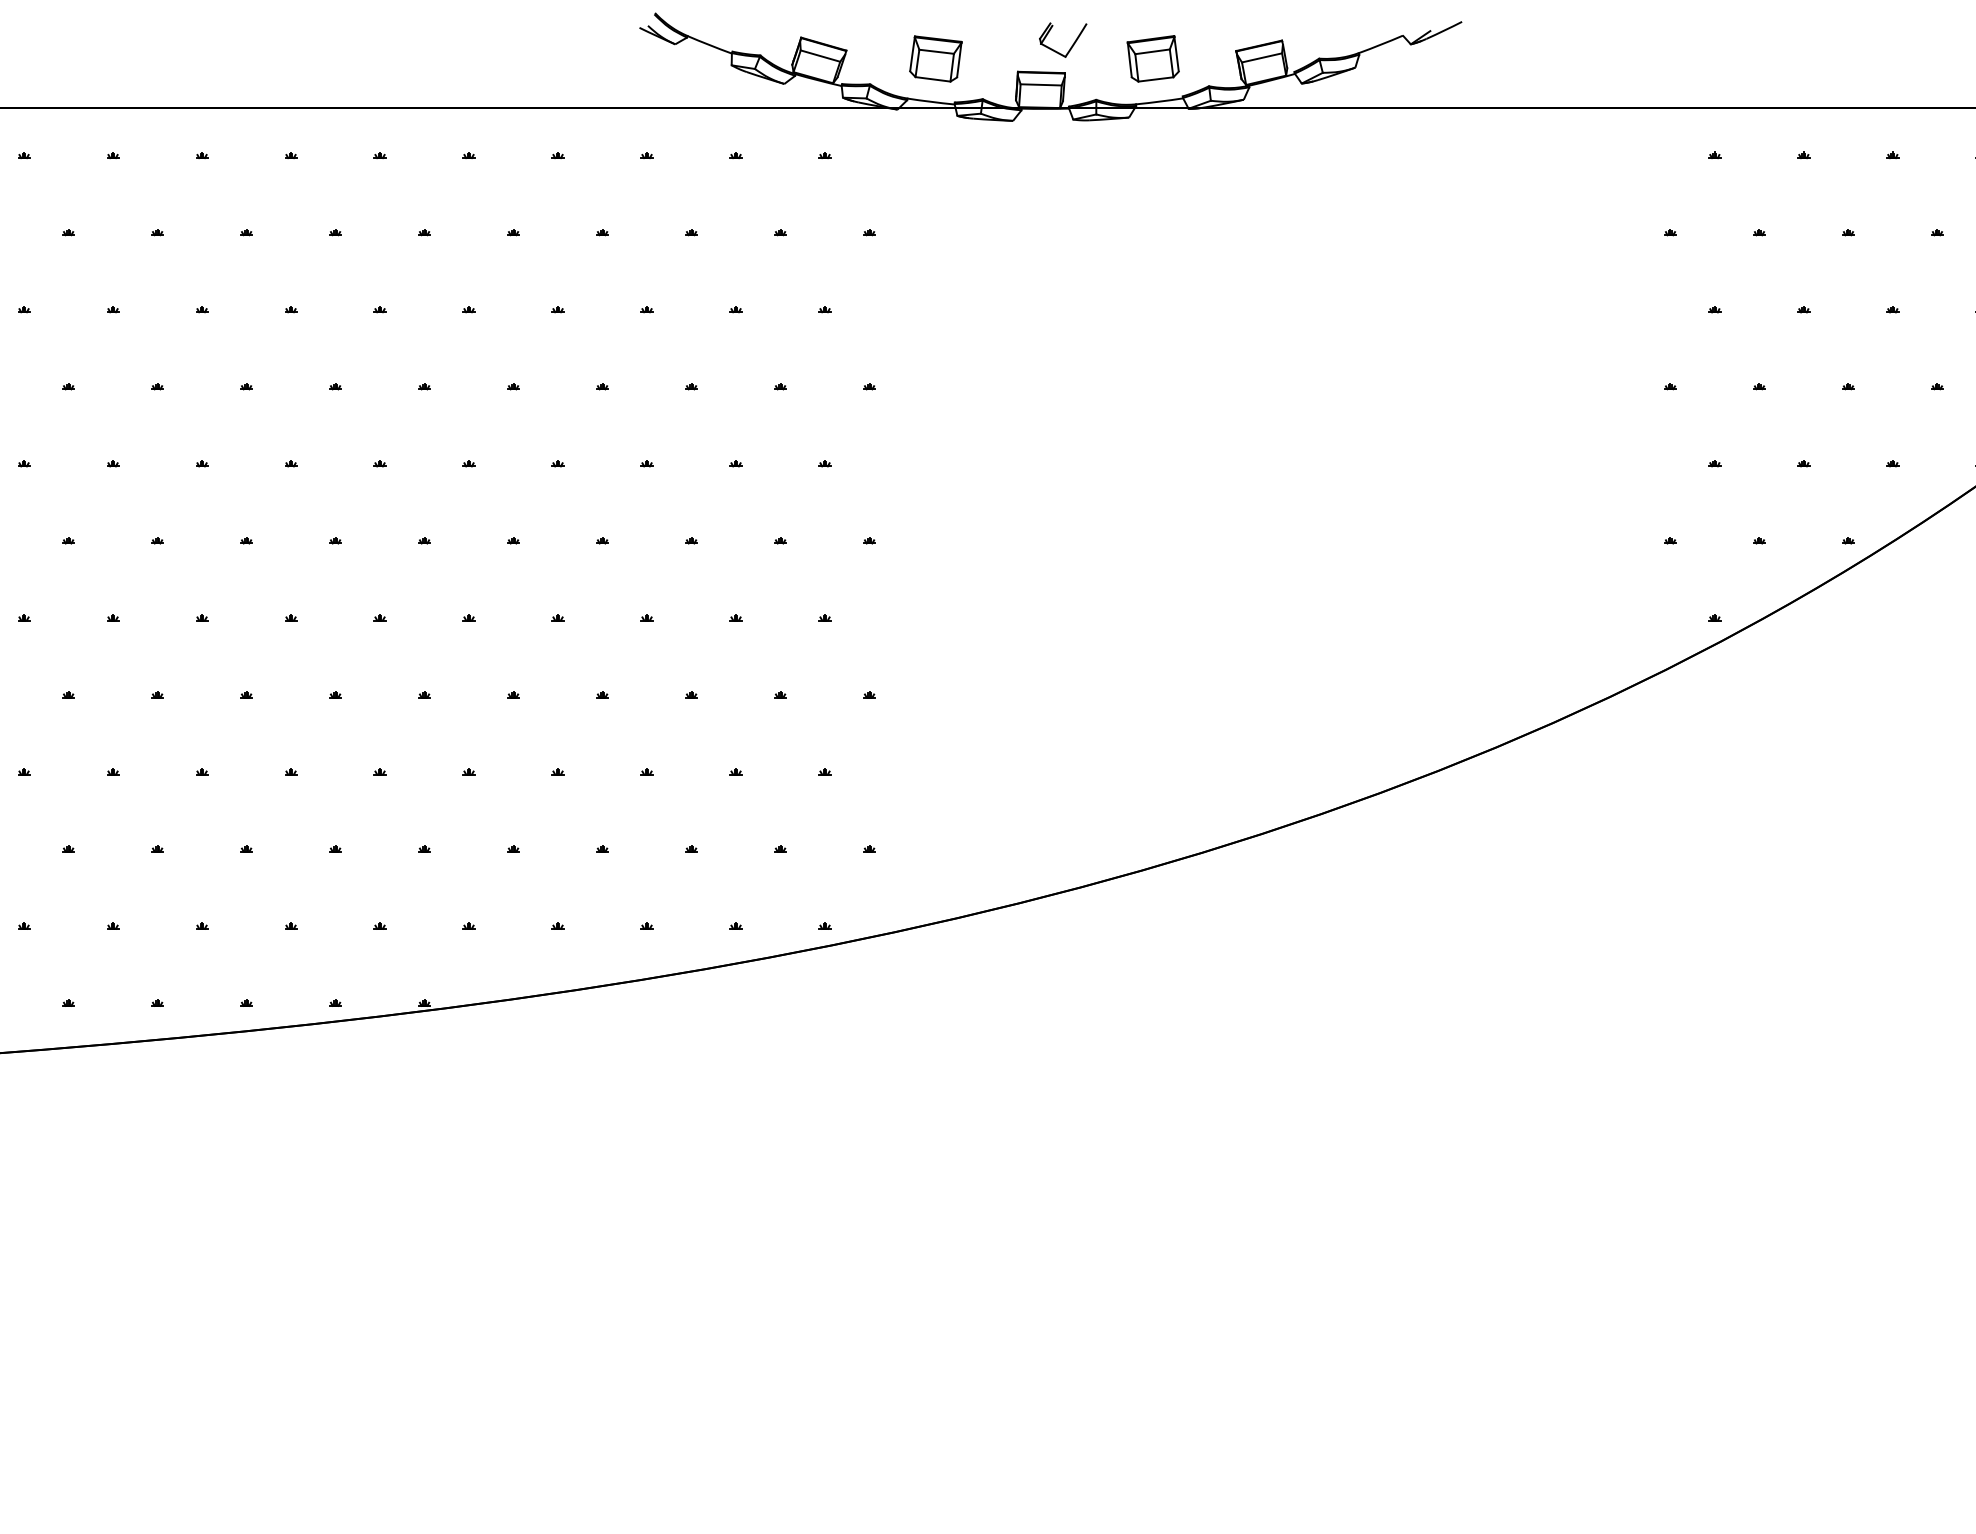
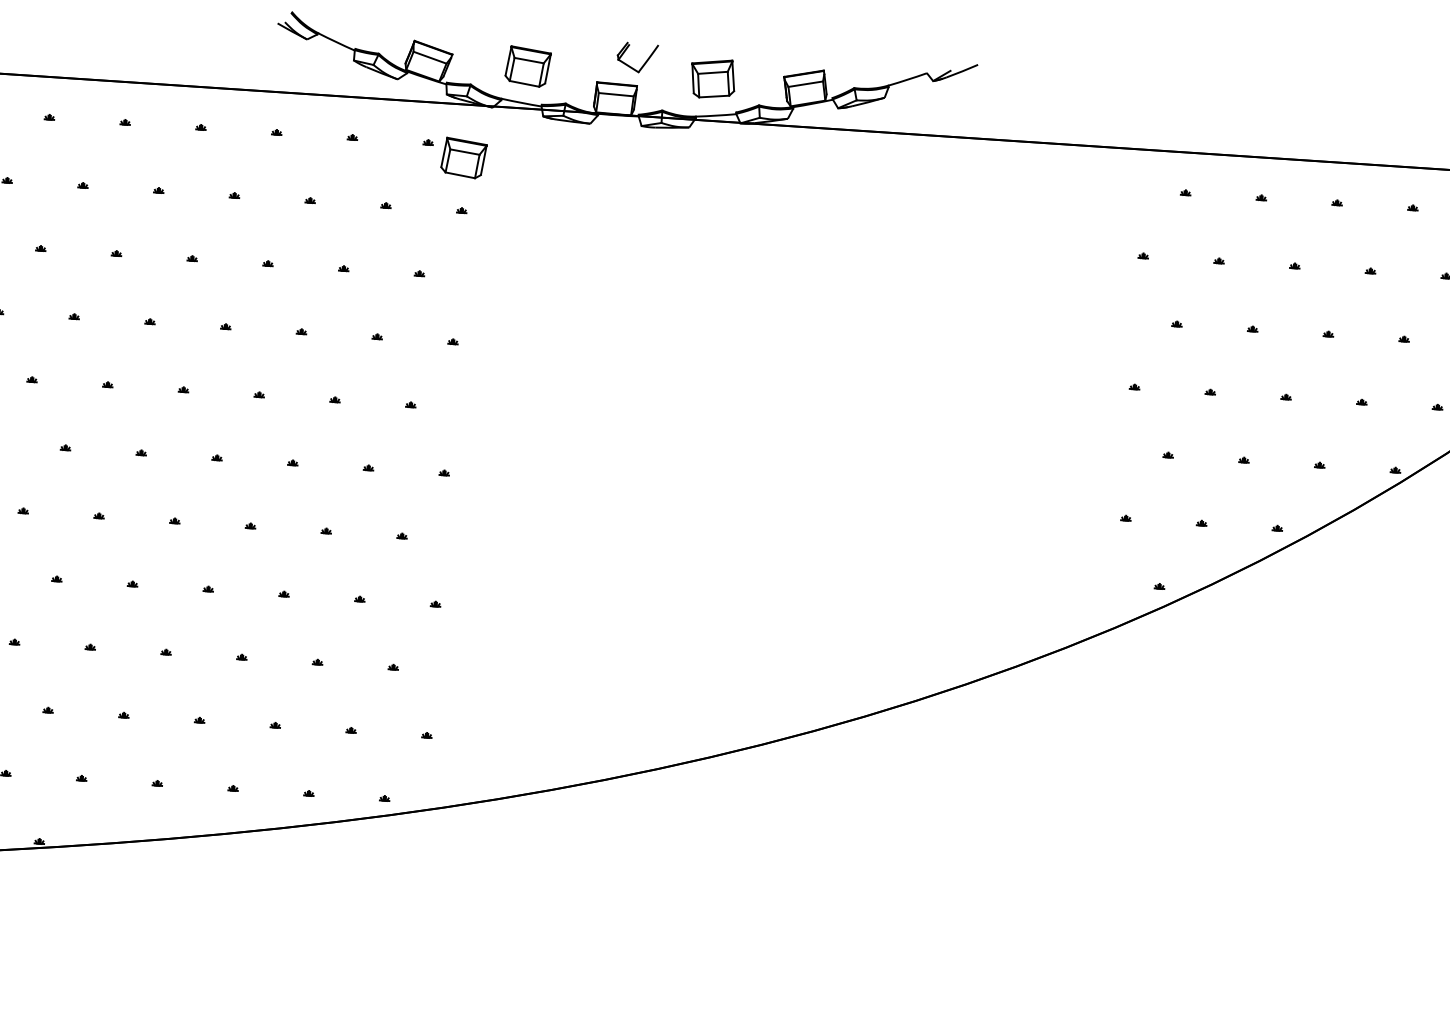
part: (867, 170) -> (463, 157), added

